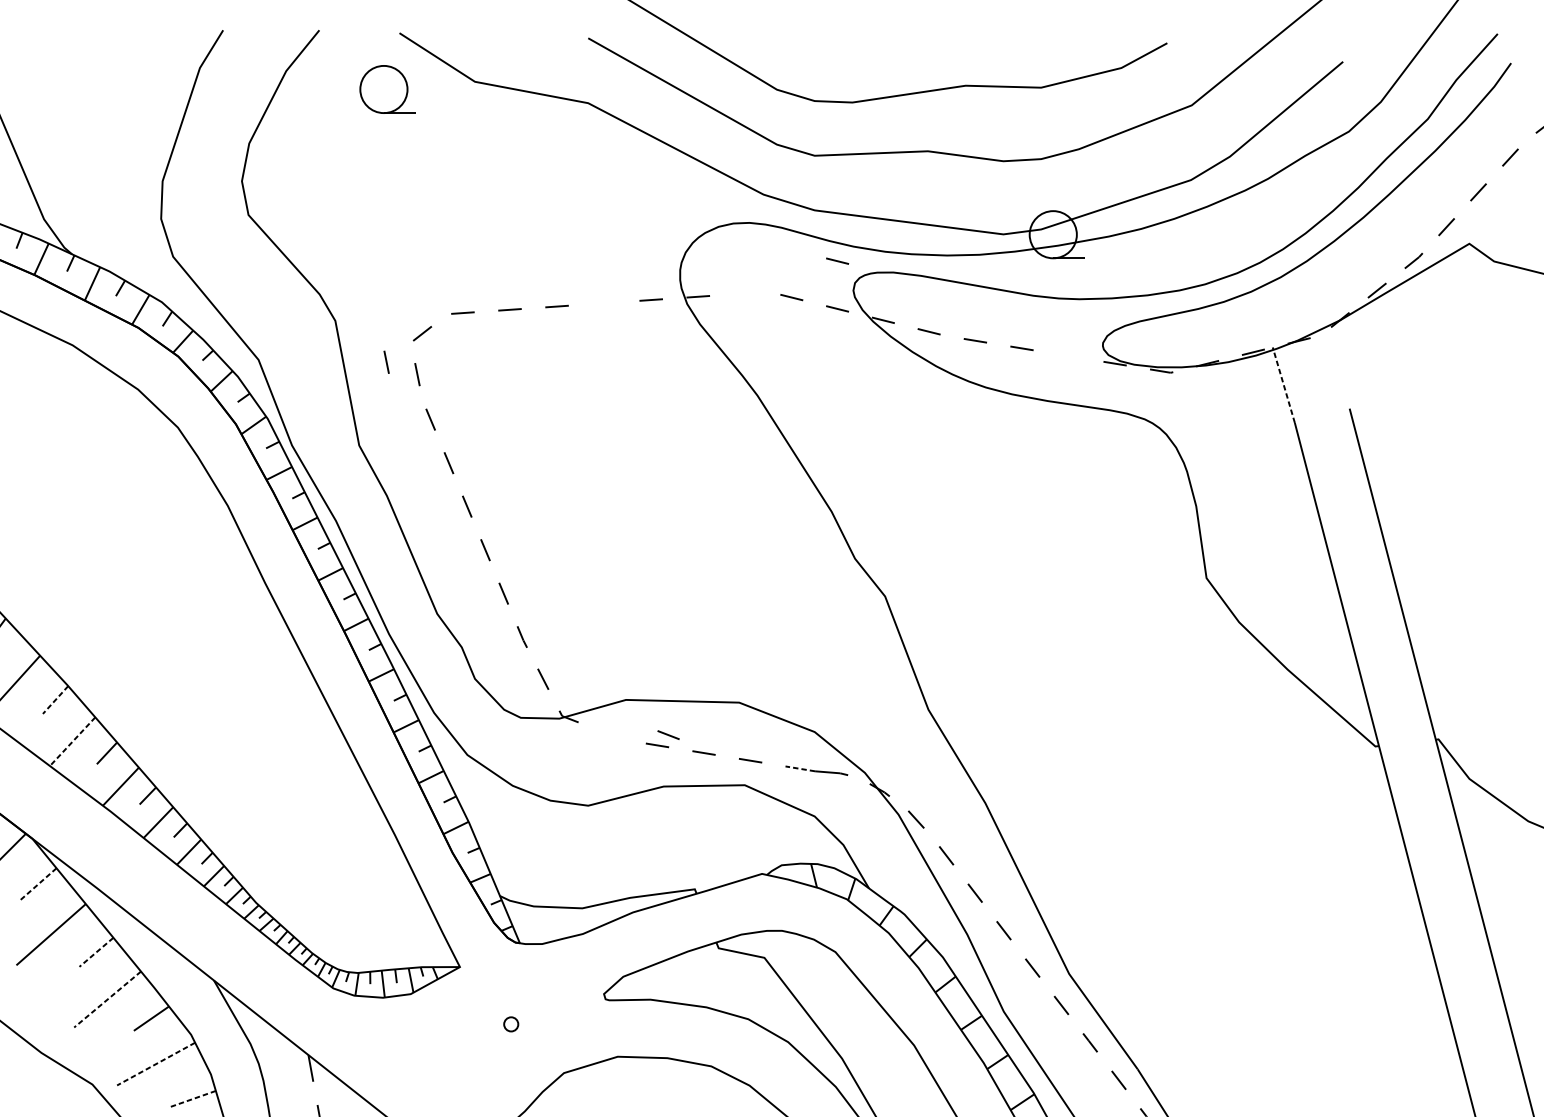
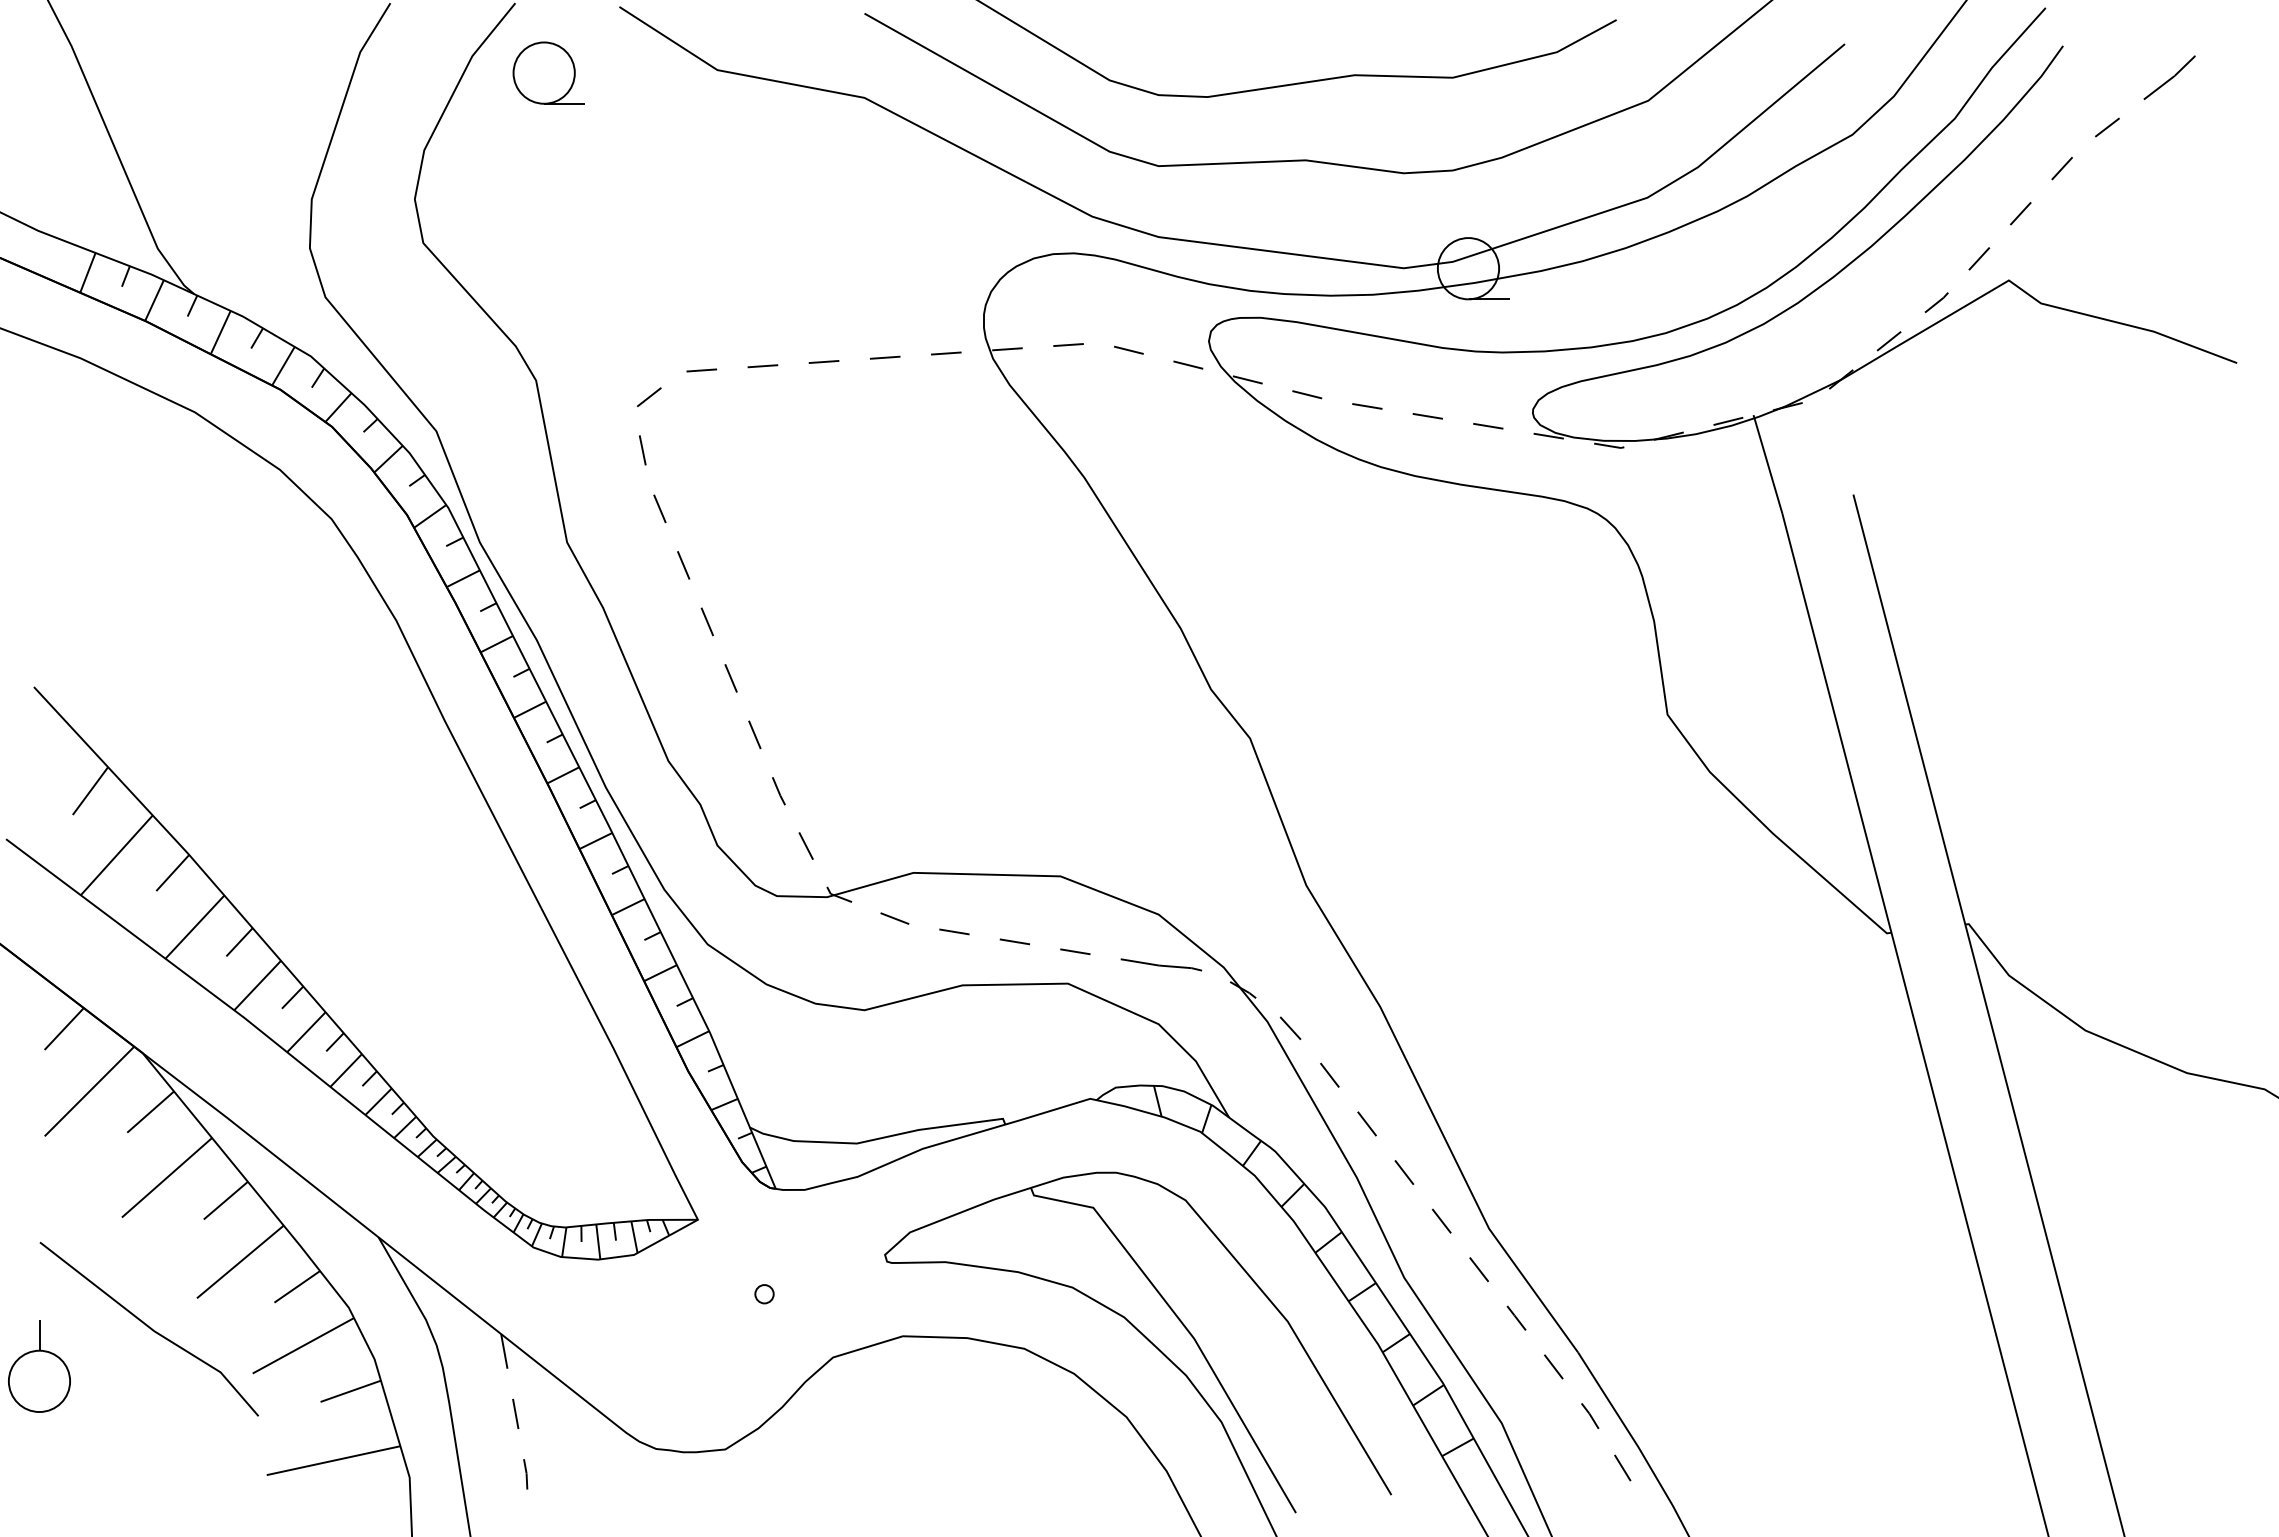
part: (387, 89) -> (548, 72), moved
line: (837, 260) -> (1188, 302), removed
line: (745, 293) -> (1068, 344), added
line: (604, 303) -> (885, 357), added
line: (1068, 356) -> (1488, 426), added
line: (386, 362) -> (602, 434), removed
line: (1283, 384) -> (1767, 463), dashed -> solid
line: (55, 700) -> (172, 873), dashed -> solid
line: (668, 735) -> (894, 918), moved
line: (72, 741) -> (194, 927), dashed -> solid
line: (799, 768) -> (1139, 962), dashed -> solid
line: (38, 884) -> (150, 1112), dashed -> solid
line: (96, 952) -> (225, 1200), dashed -> solid
line: (107, 999) -> (240, 1261), dashed -> solid
line: (156, 1063) -> (303, 1345), dashed -> solid
line: (192, 1099) -> (350, 1391), dashed -> solid

